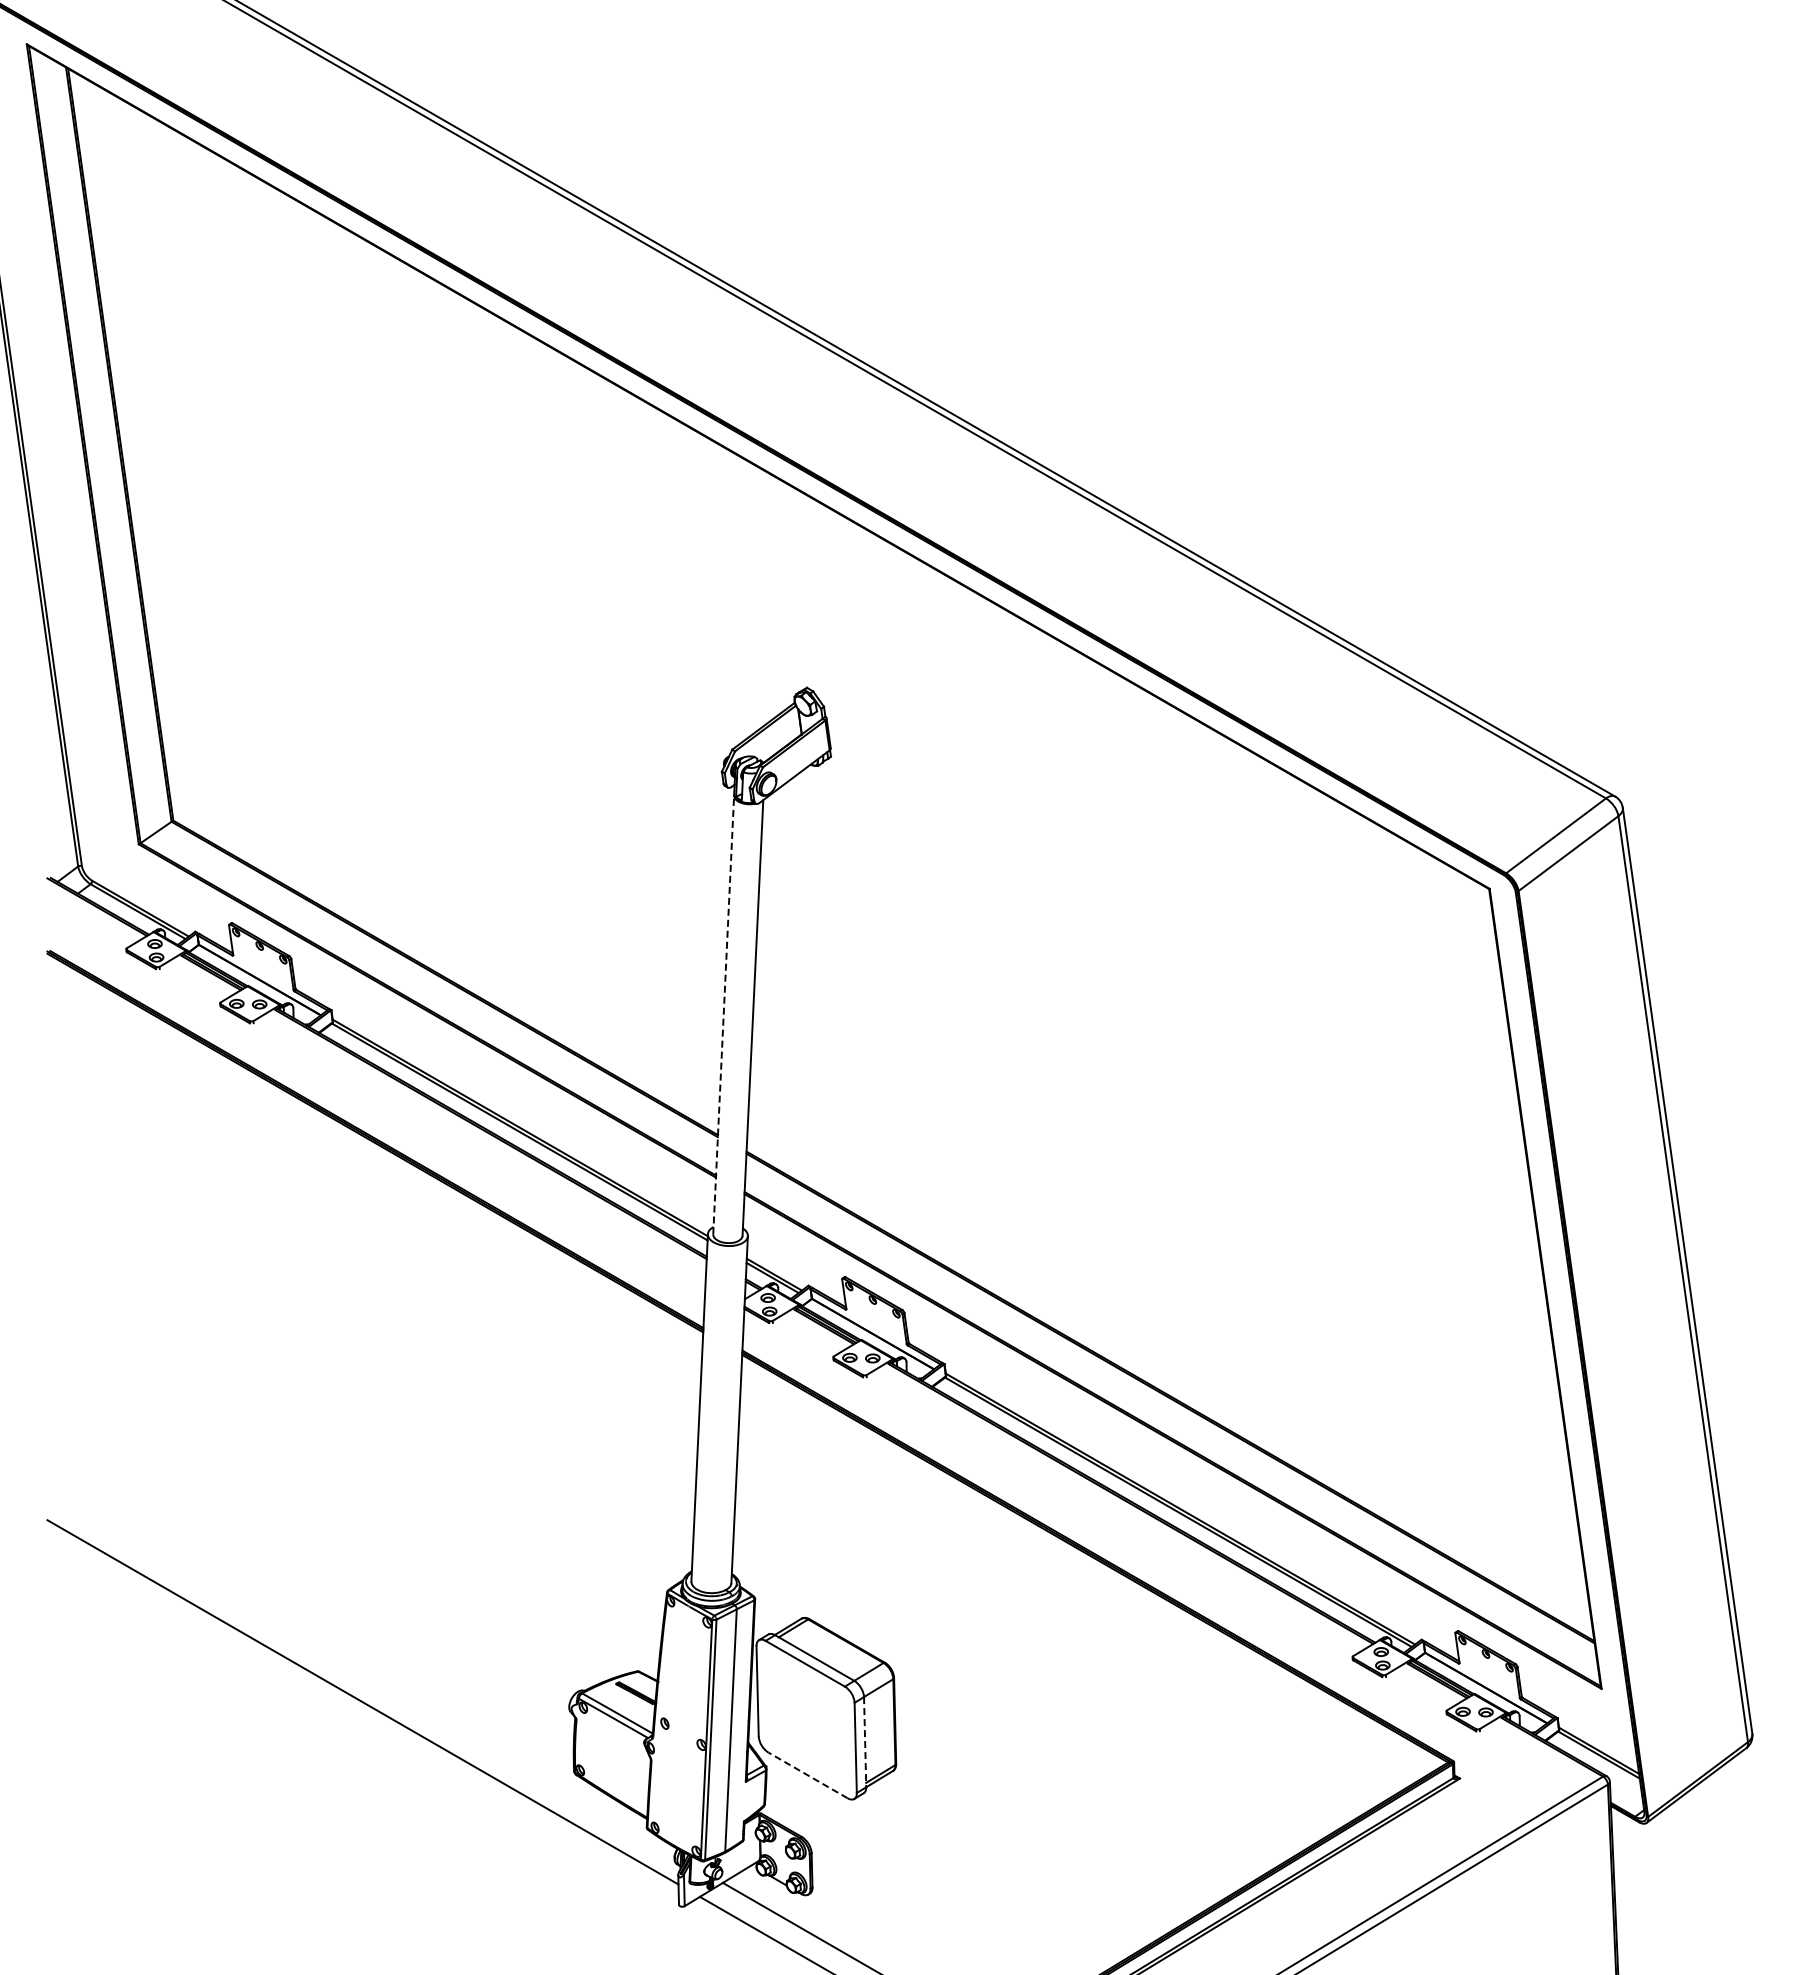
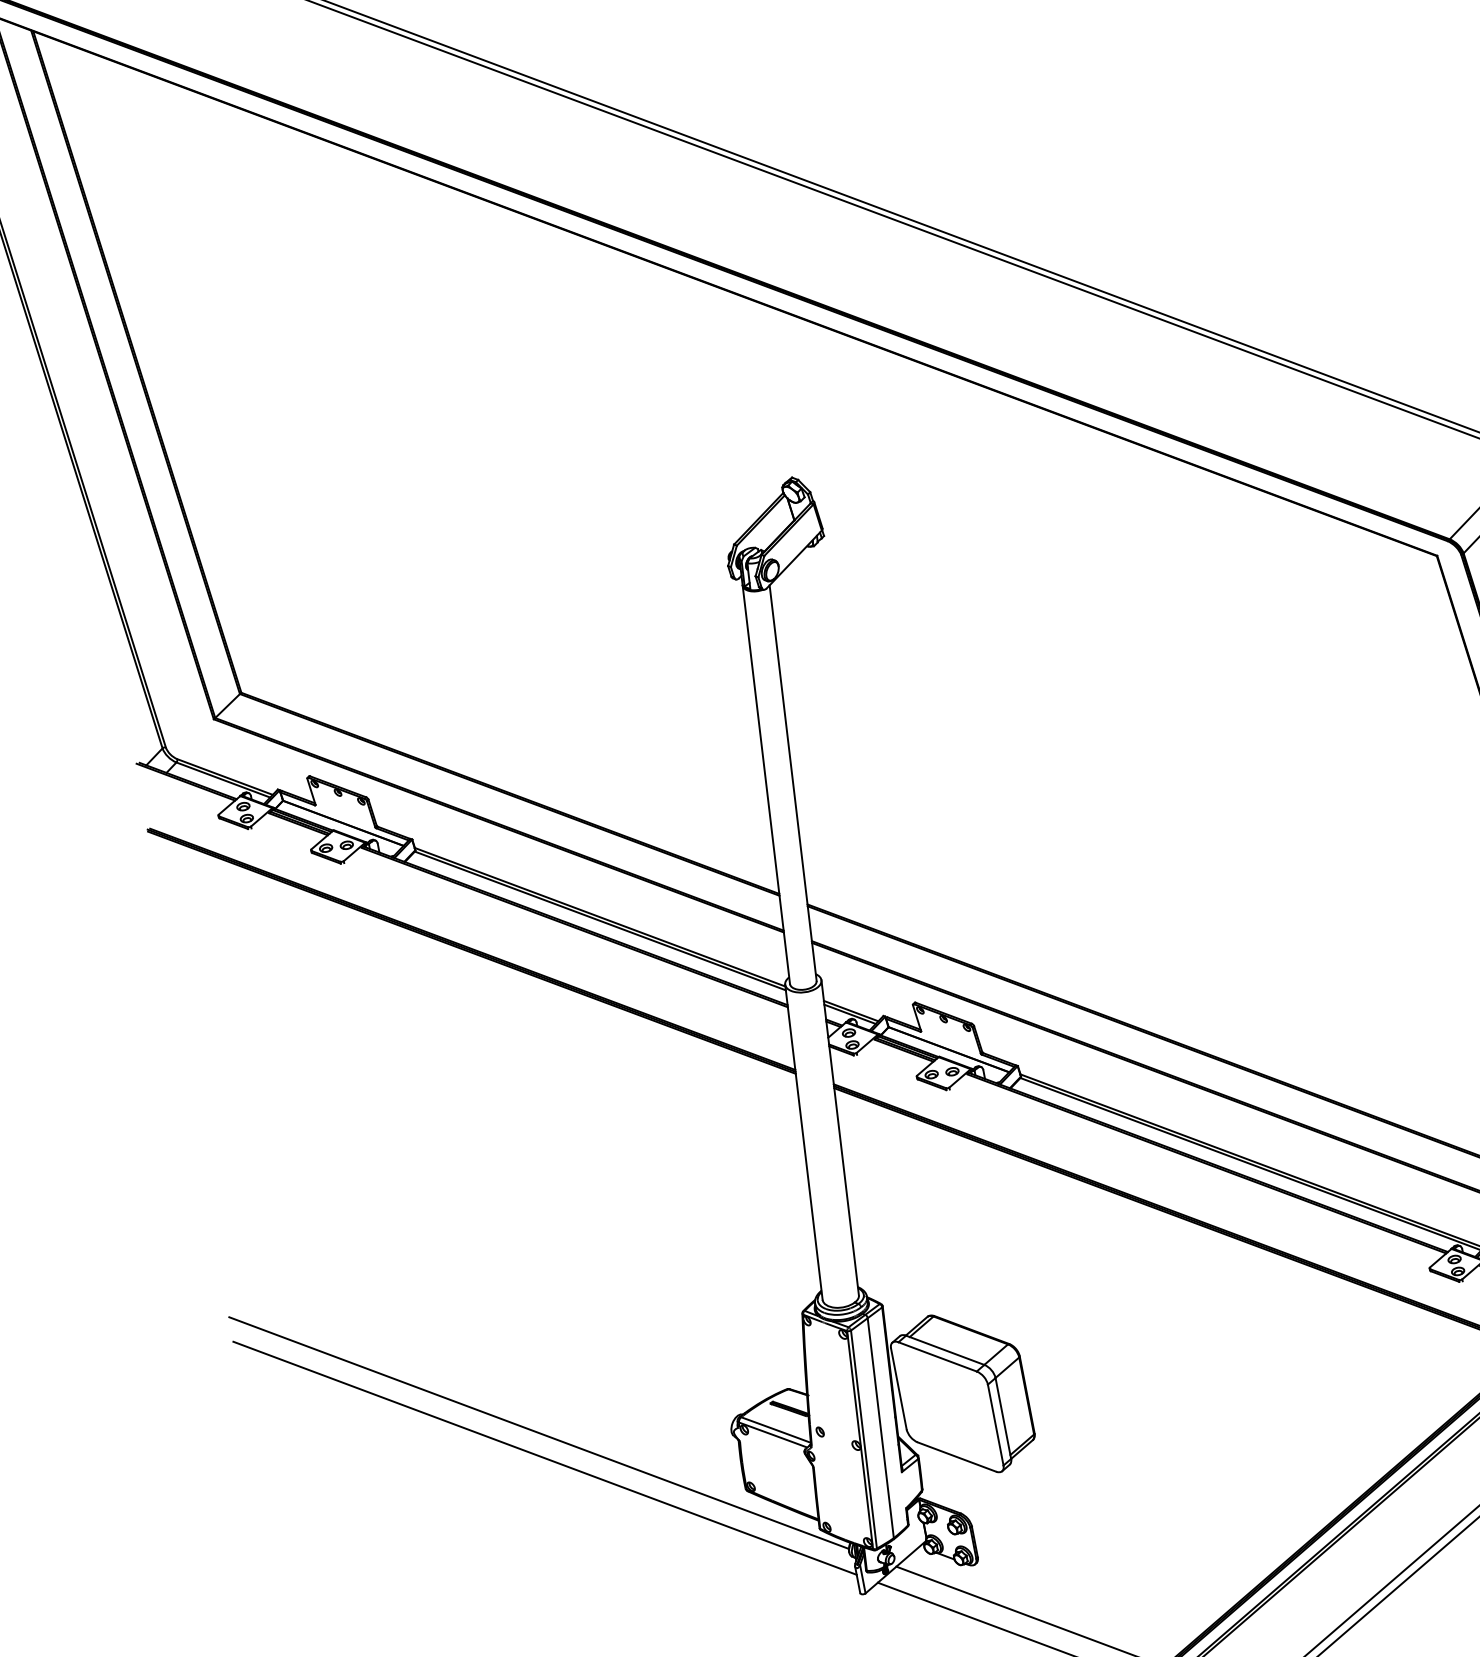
line: (723, 1015) -> (766, 785), dashed -> solid
line: (360, 1673) -> (538, 1432), added
line: (865, 1742) -> (1003, 1418), dashed -> solid
line: (808, 1775) -> (957, 1457), dashed -> solid

